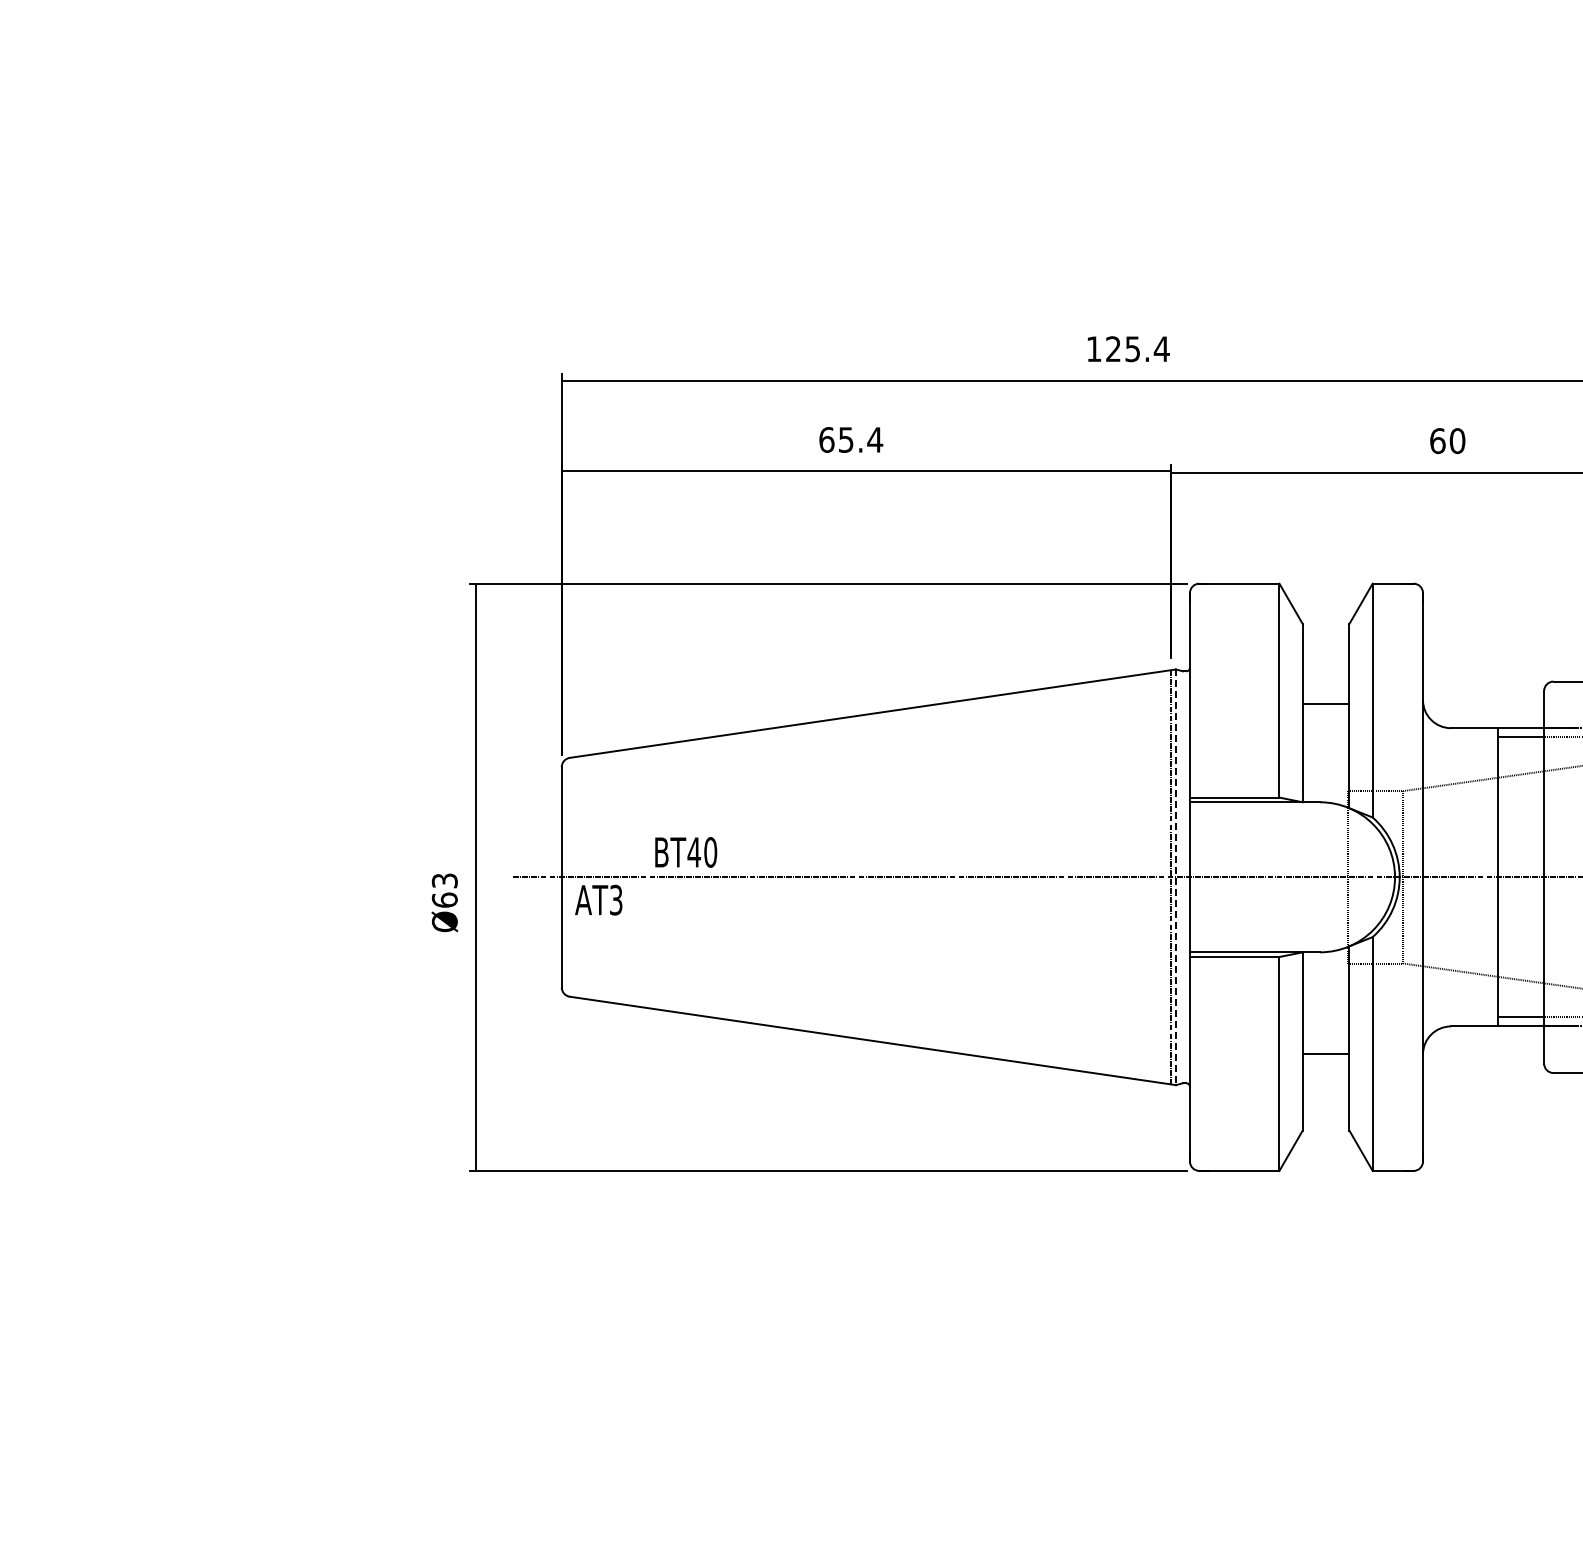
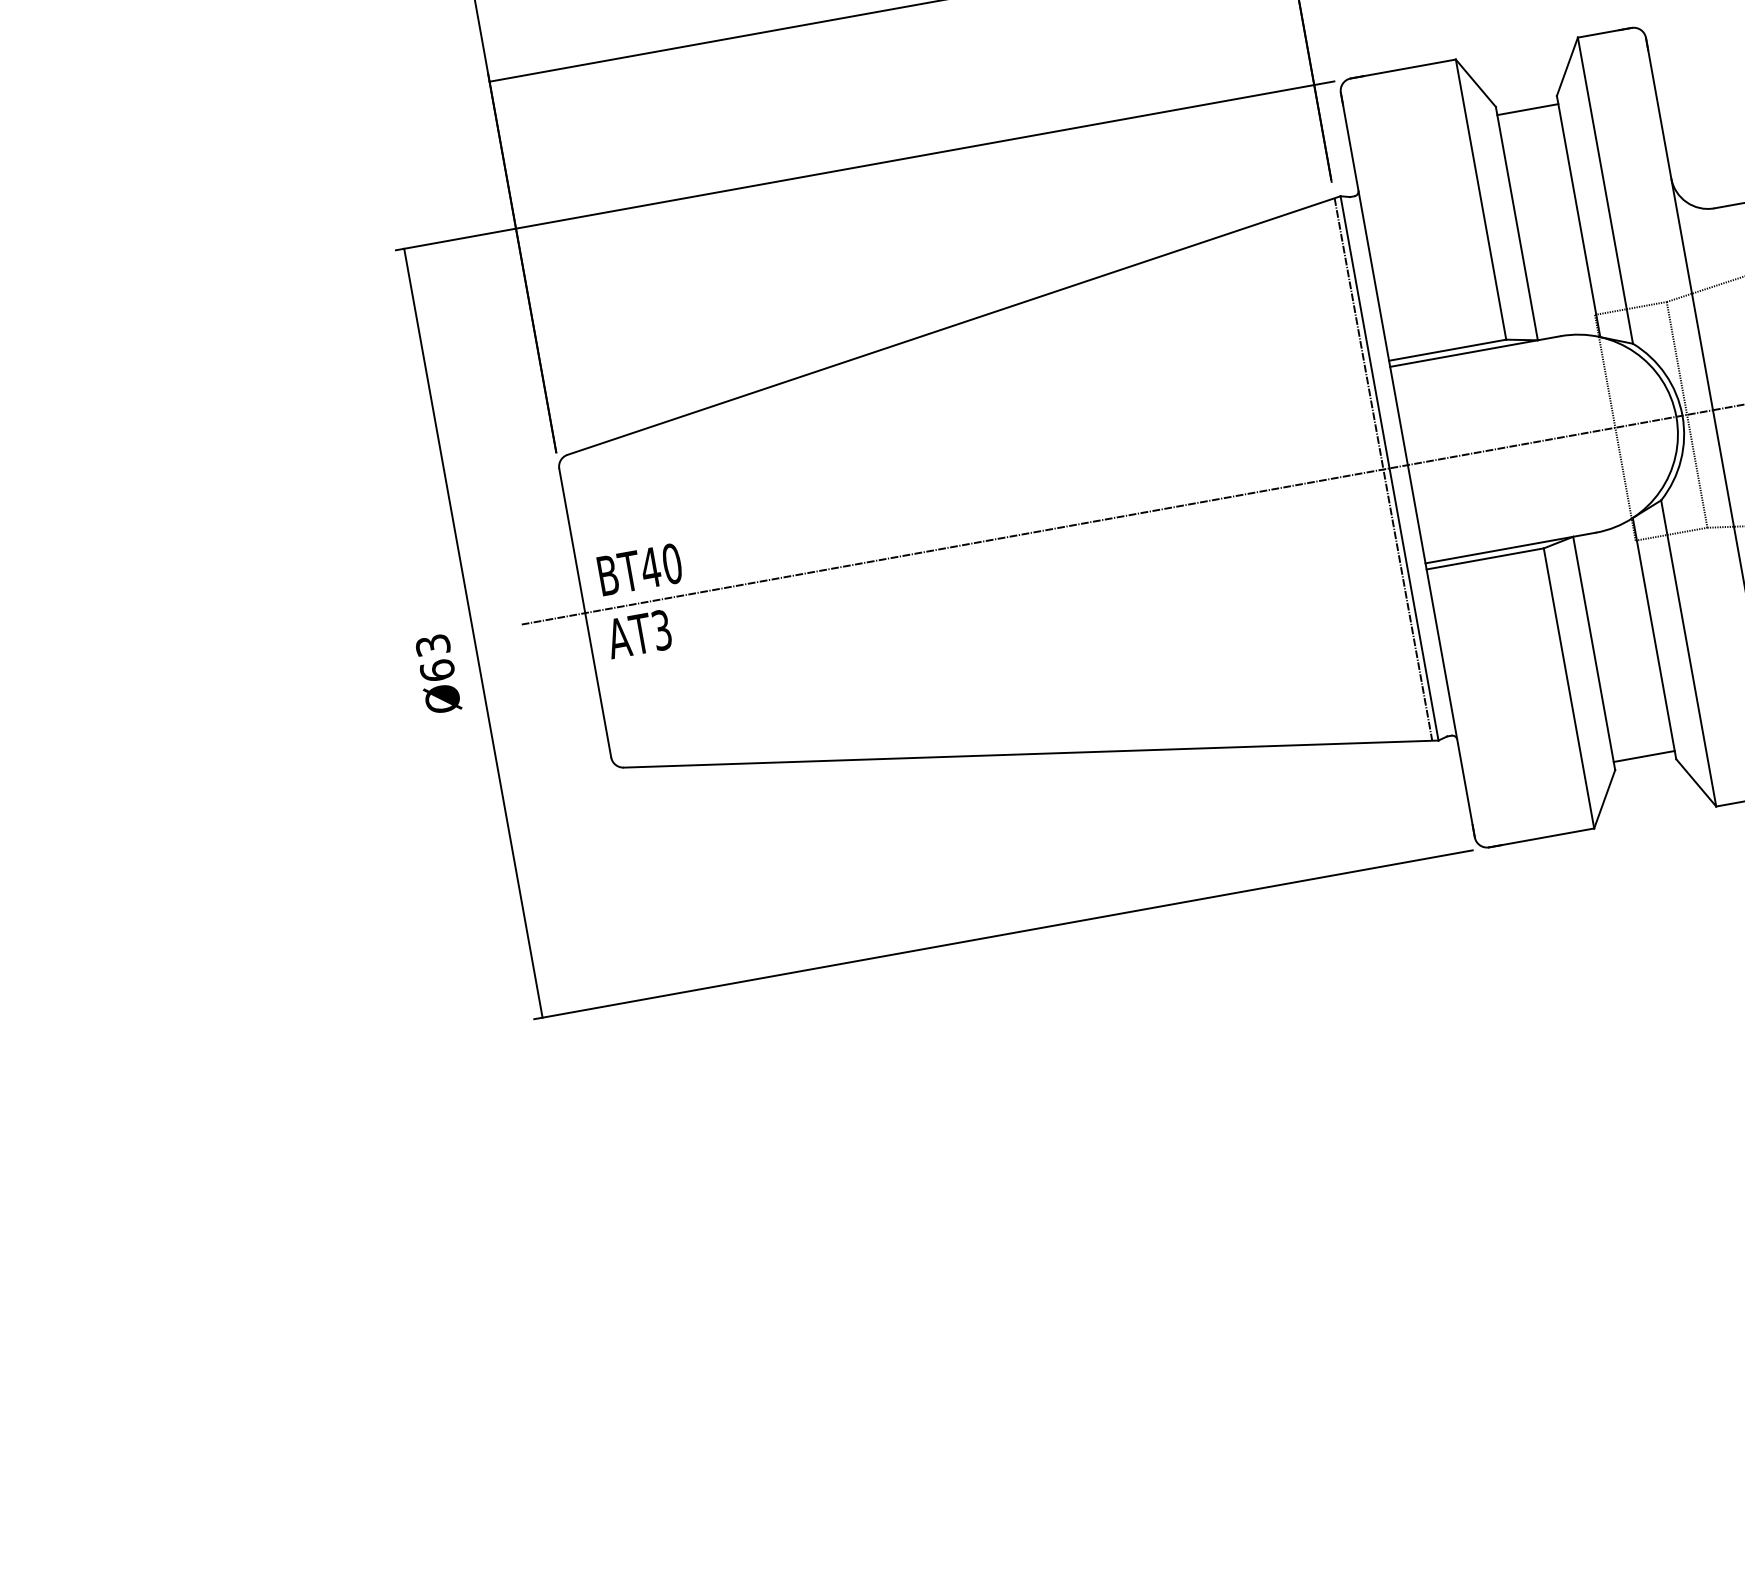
line: (1325, 704) -> (1527, 110), moved
text: (686, 852) -> (640, 569), moved
line: (1176, 877) -> (1390, 468), dashed -> solid
line: (1325, 1054) -> (1643, 756), moved

